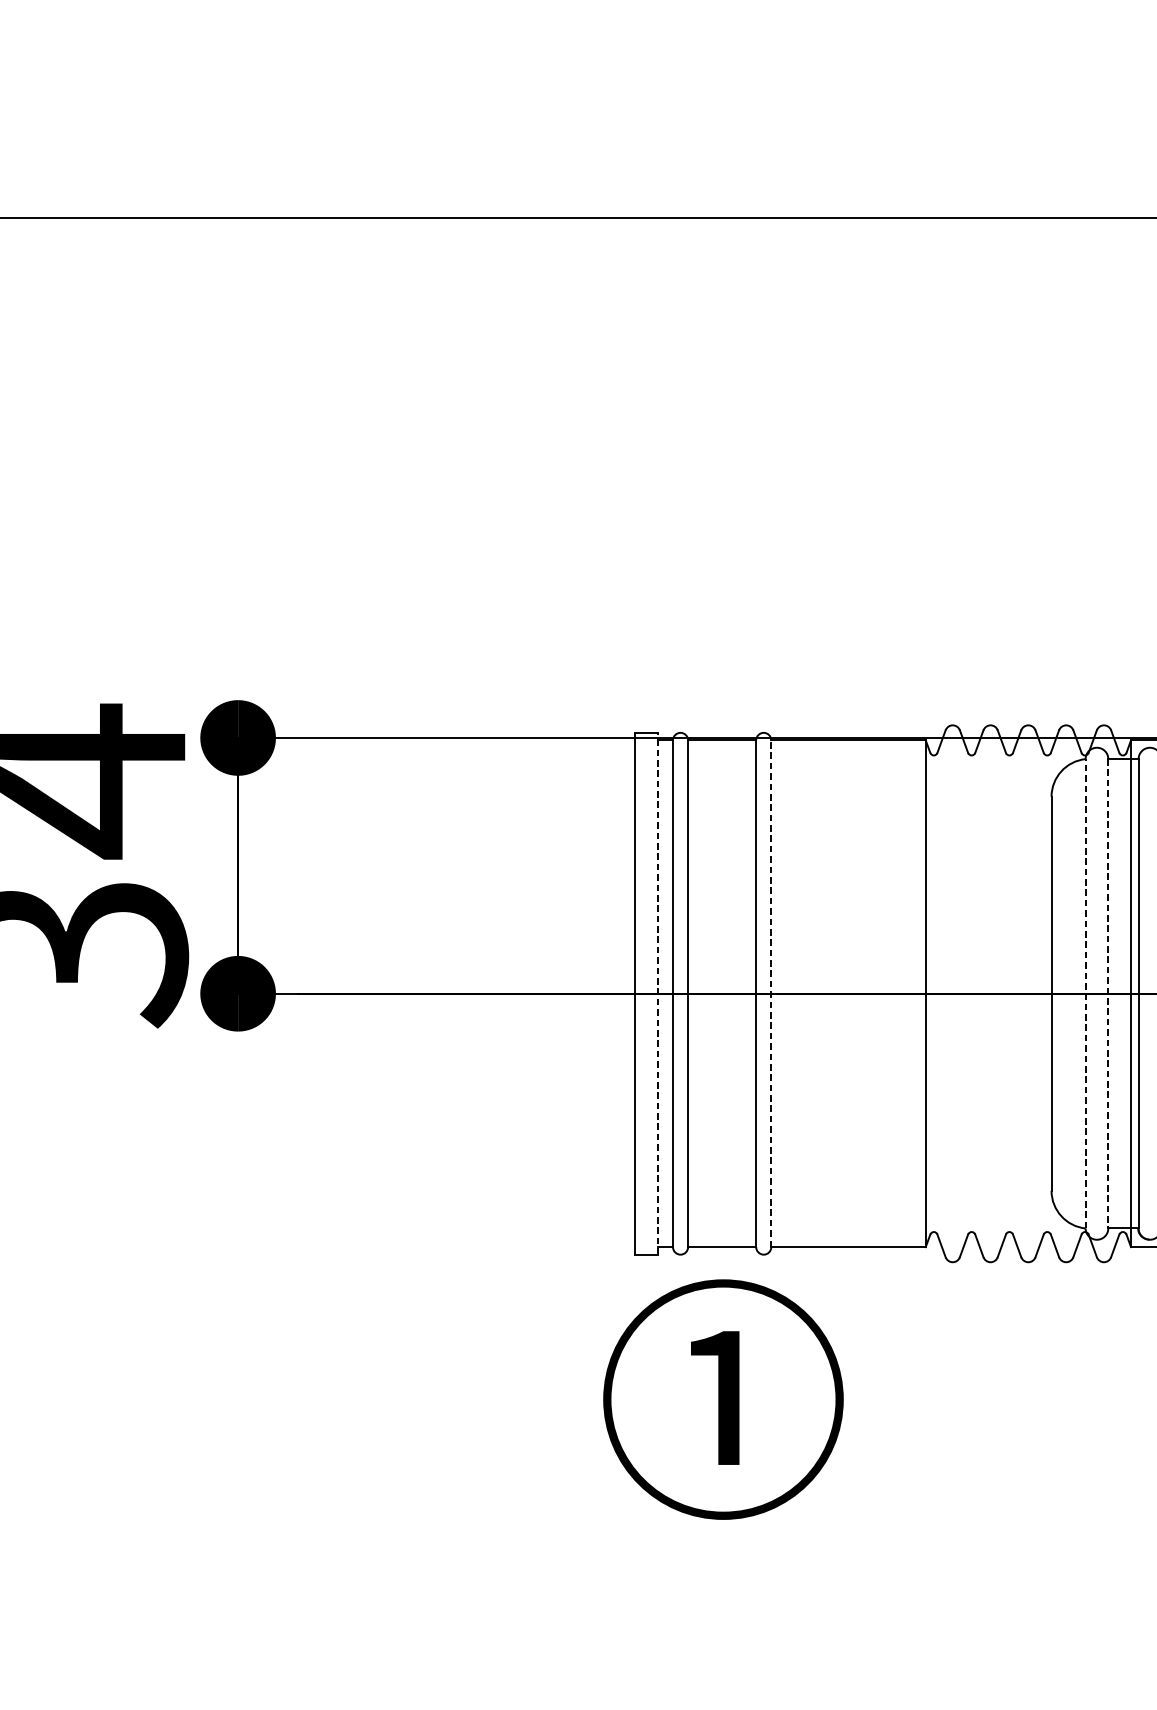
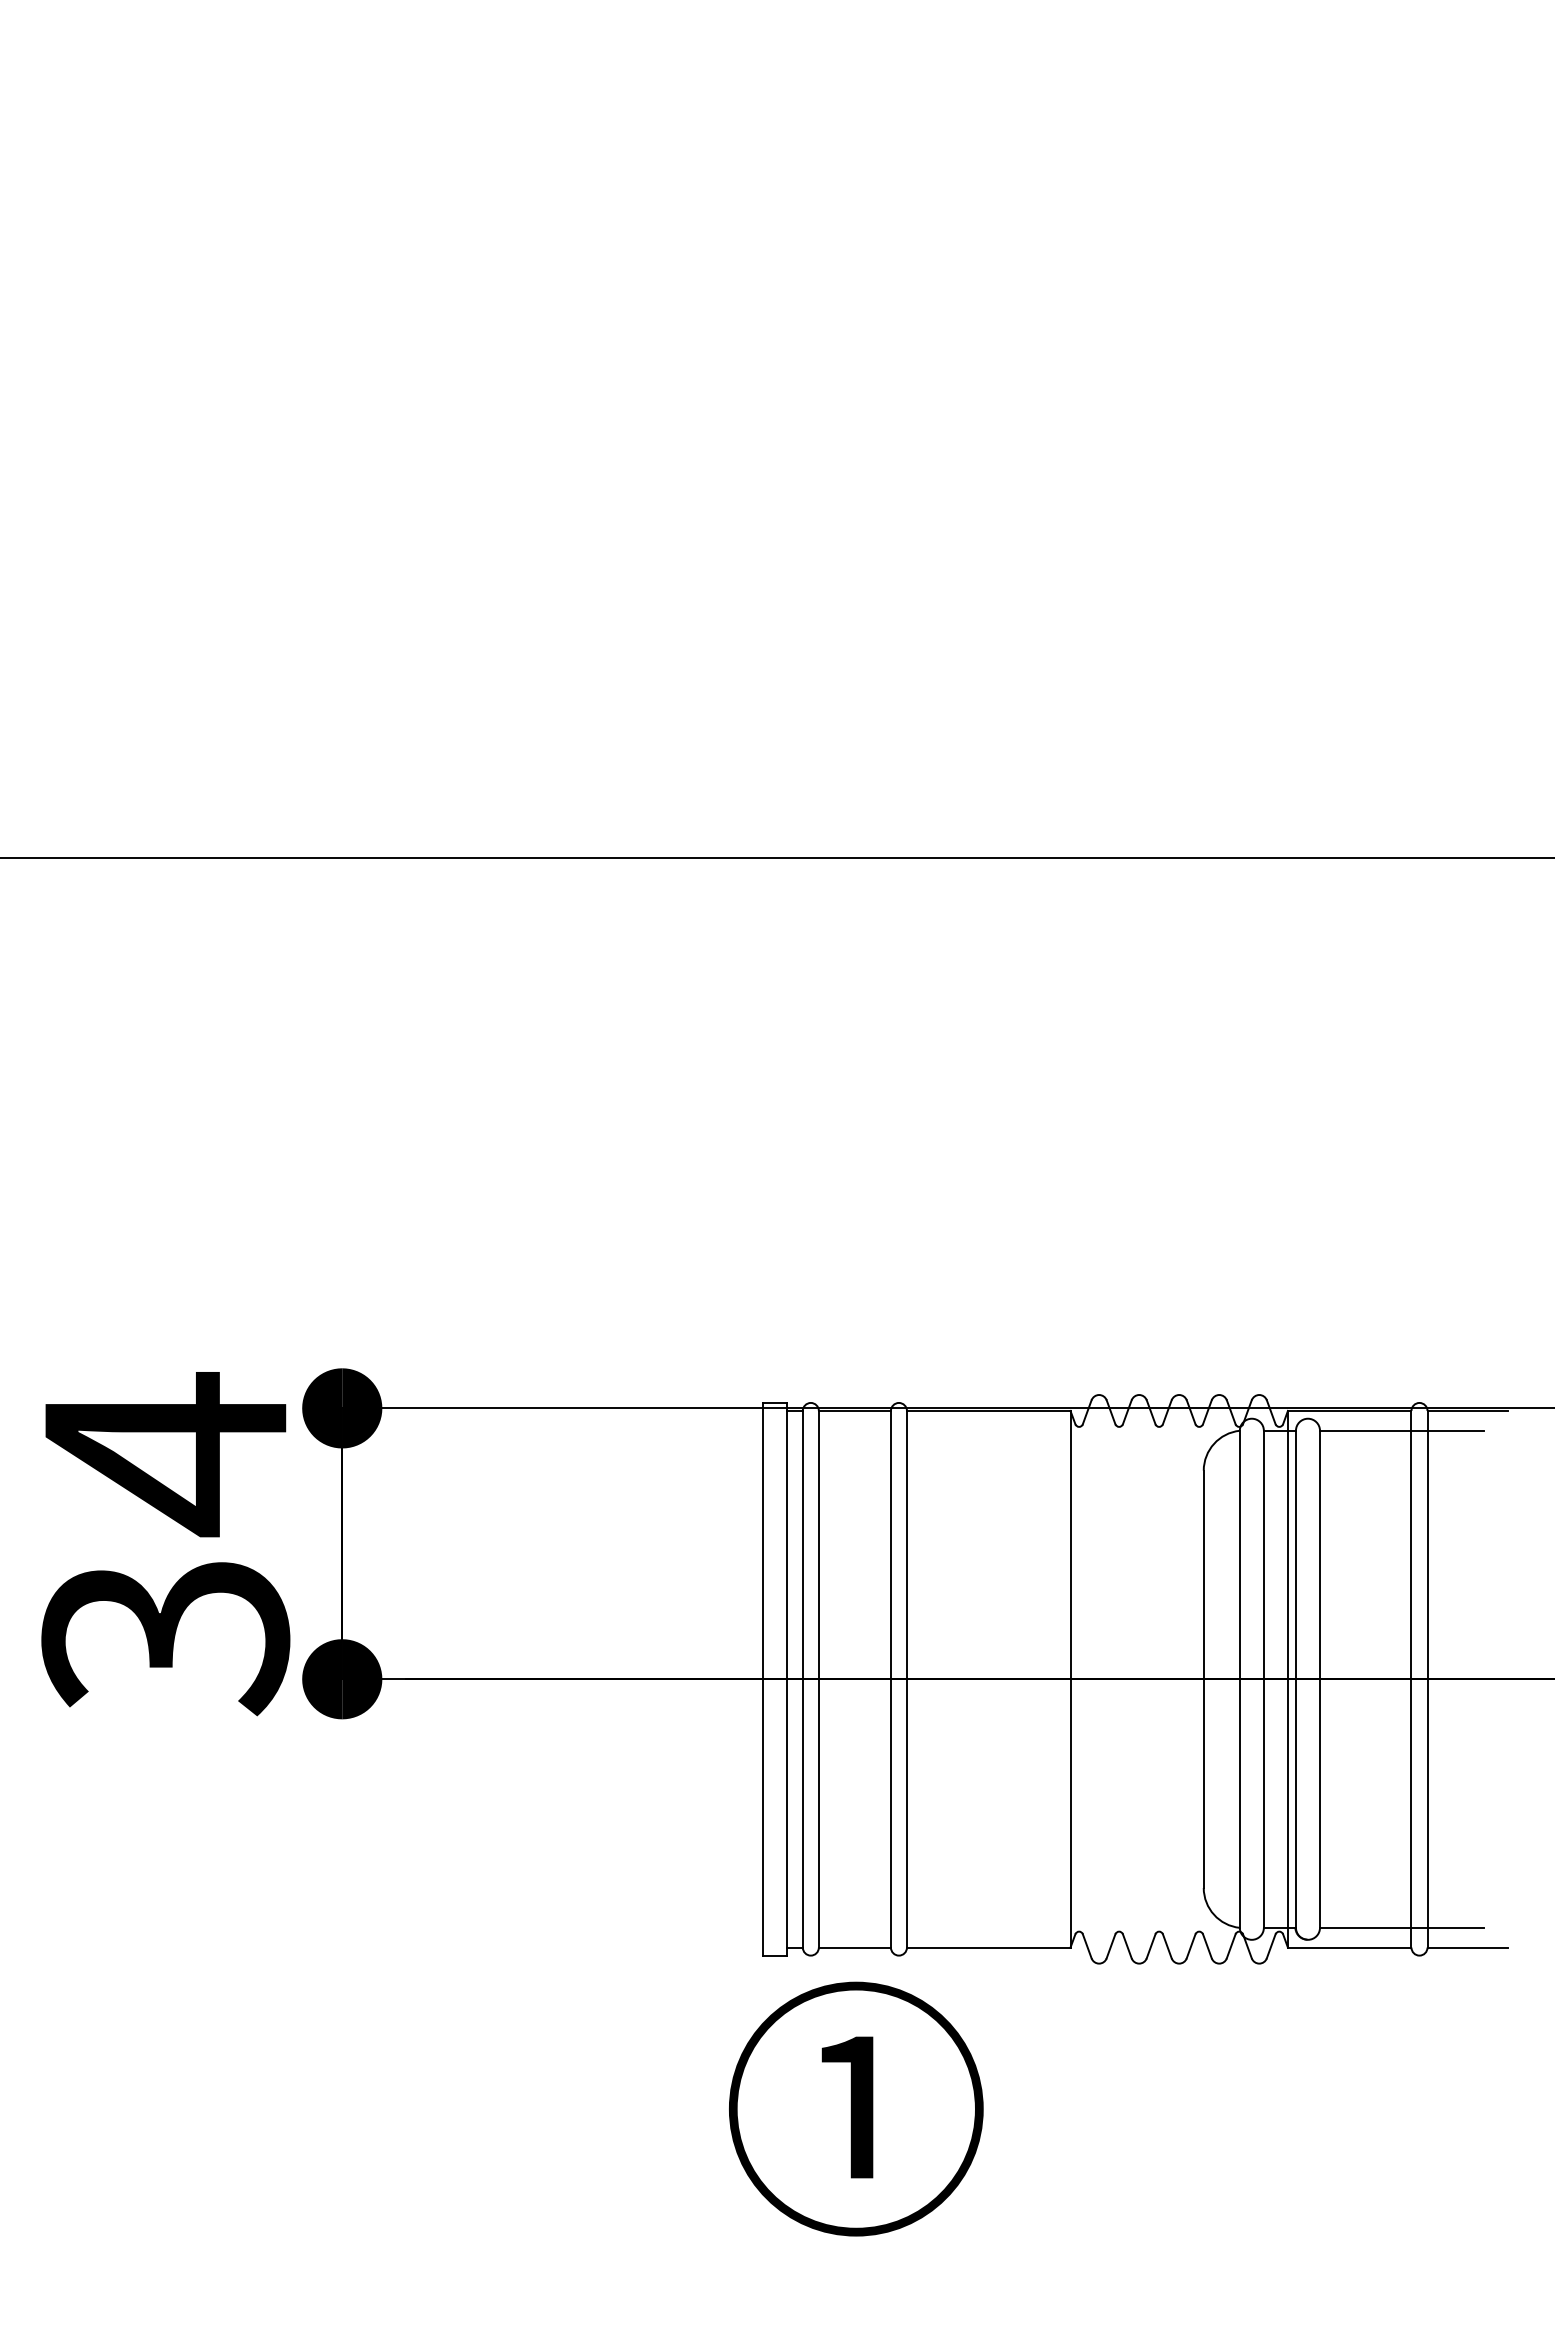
line: (657, 993) -> (786, 1678), dashed -> solid
line: (770, 993) -> (906, 1678), dashed -> solid
line: (1085, 993) -> (1239, 1679), dashed -> solid
line: (1107, 993) -> (1263, 1679), dashed -> solid

